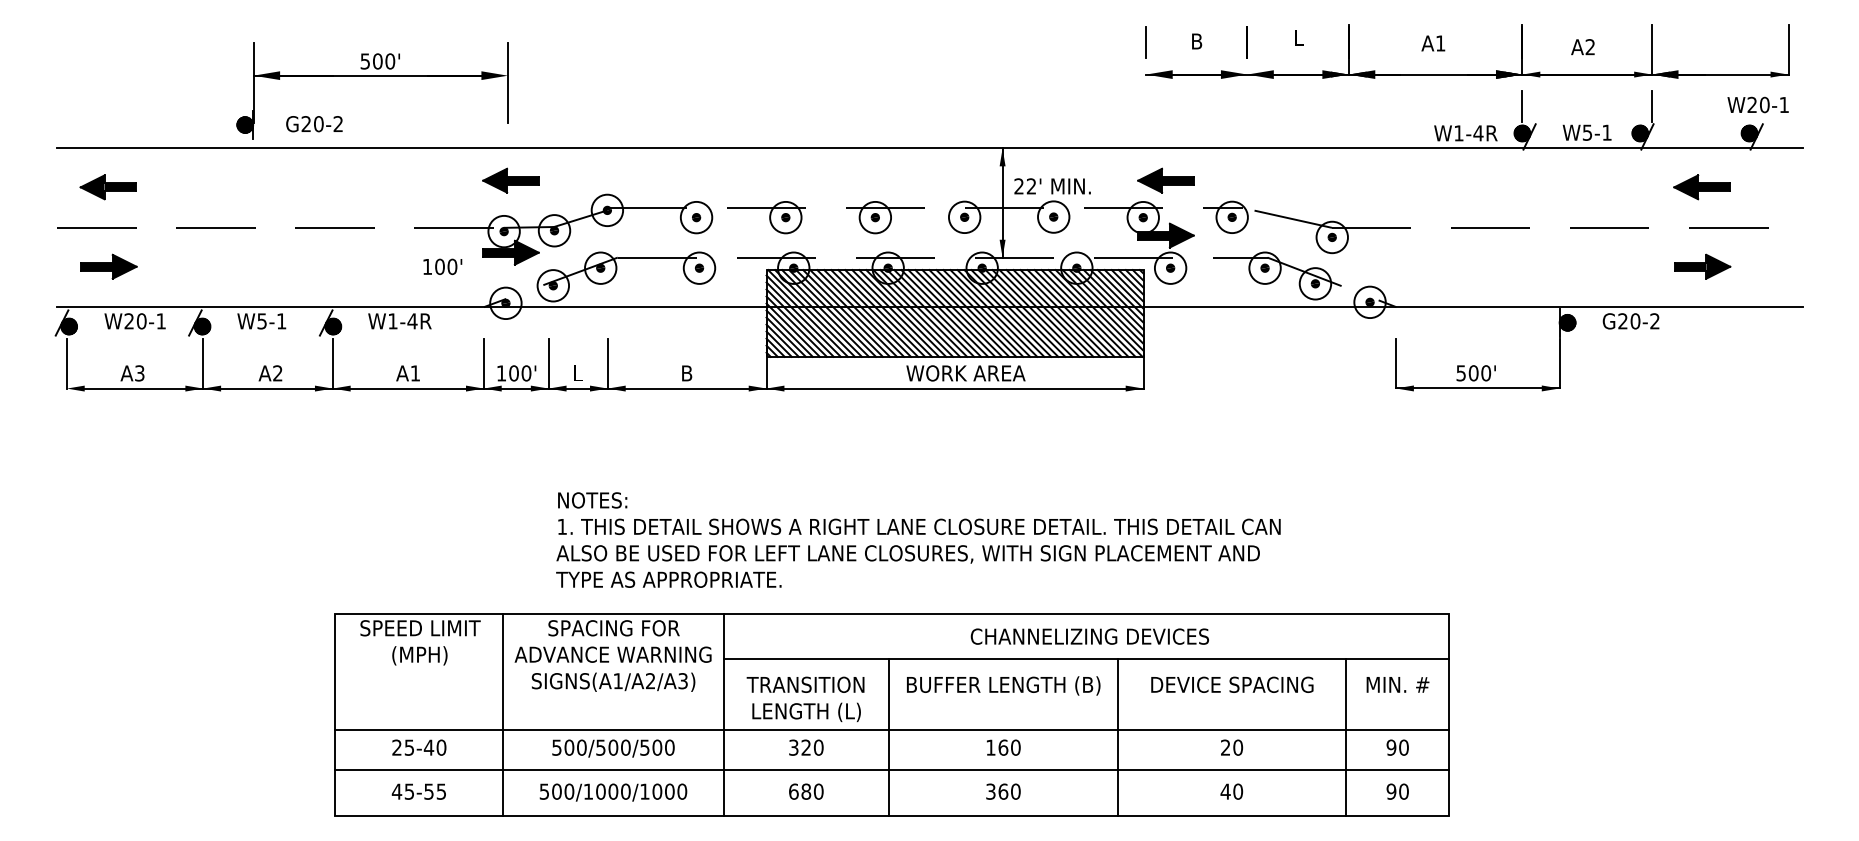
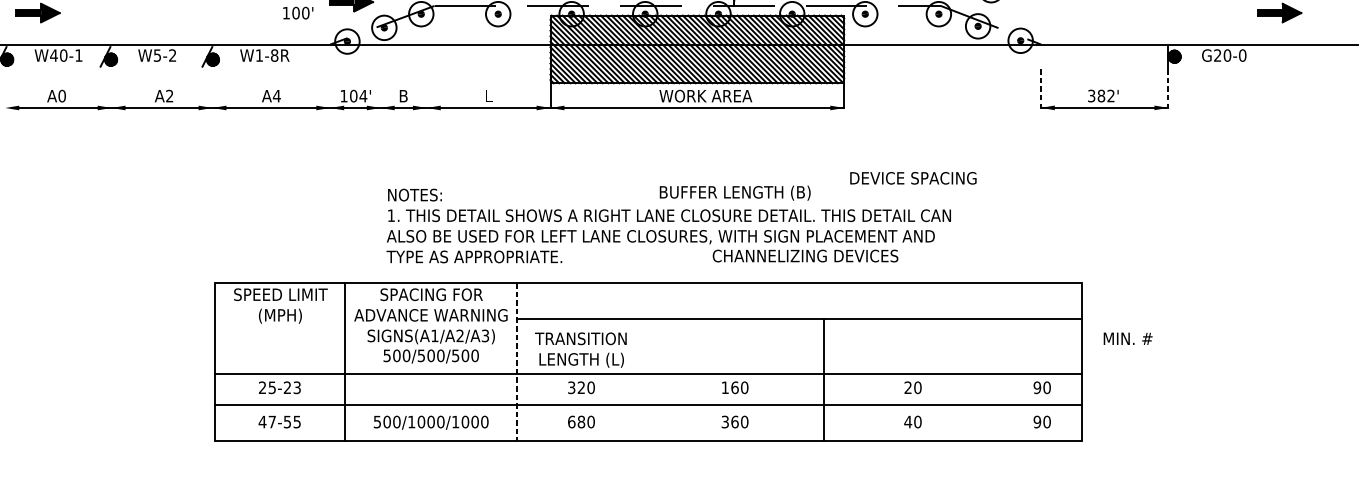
text: (129, 321) -> (54, 55), W20-1 -> W40-1
text: (281, 321) -> (172, 55), W5-1 -> W5-2
text: (412, 321) -> (274, 55), W1-4R -> W1-8R
text: (1654, 321) -> (1242, 55), G20-2 -> G20-0
line: (66, 363) -> (5, 88), removed
line: (203, 363) -> (111, 88), removed
line: (332, 363) -> (212, 88), removed
line: (483, 363) -> (329, 88), removed
line: (548, 363) -> (380, 88), removed
line: (607, 363) -> (426, 88), removed
line: (1396, 363) -> (1041, 88), solid -> dashed
line: (1559, 363) -> (1168, 88), solid -> dashed
text: (139, 373) -> (61, 96), A3 -> A0
text: (415, 373) -> (276, 96), A1 -> A4
text: (526, 373) -> (363, 96), 100' -> 104'
text: (578, 373) -> (403, 96), L -> B
text: (687, 373) -> (488, 96), B -> L
text: (1474, 373) -> (1102, 96), 500' -> 382'
text: (1089, 636) -> (805, 255), moved
text: (1232, 684) -> (913, 178), moved
text: (1397, 684) -> (1127, 338), moved
text: (1003, 685) -> (735, 192), moved
line: (723, 715) -> (516, 362), solid -> dashed
line: (889, 736) -> (646, 379), removed
line: (1346, 736) -> (1002, 379), removed
text: (434, 747) -> (291, 387), 25-40 -> 25-23
text: (613, 748) -> (431, 356), moved
text: (409, 791) -> (272, 421), 45-55 -> 47-55

